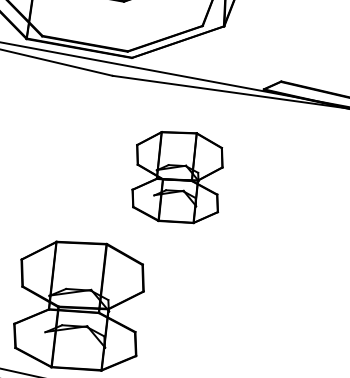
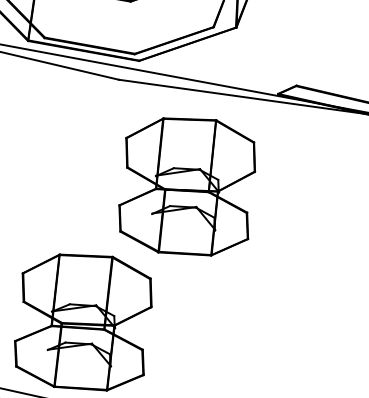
part: (177, 177) -> (187, 186), size x1.43

